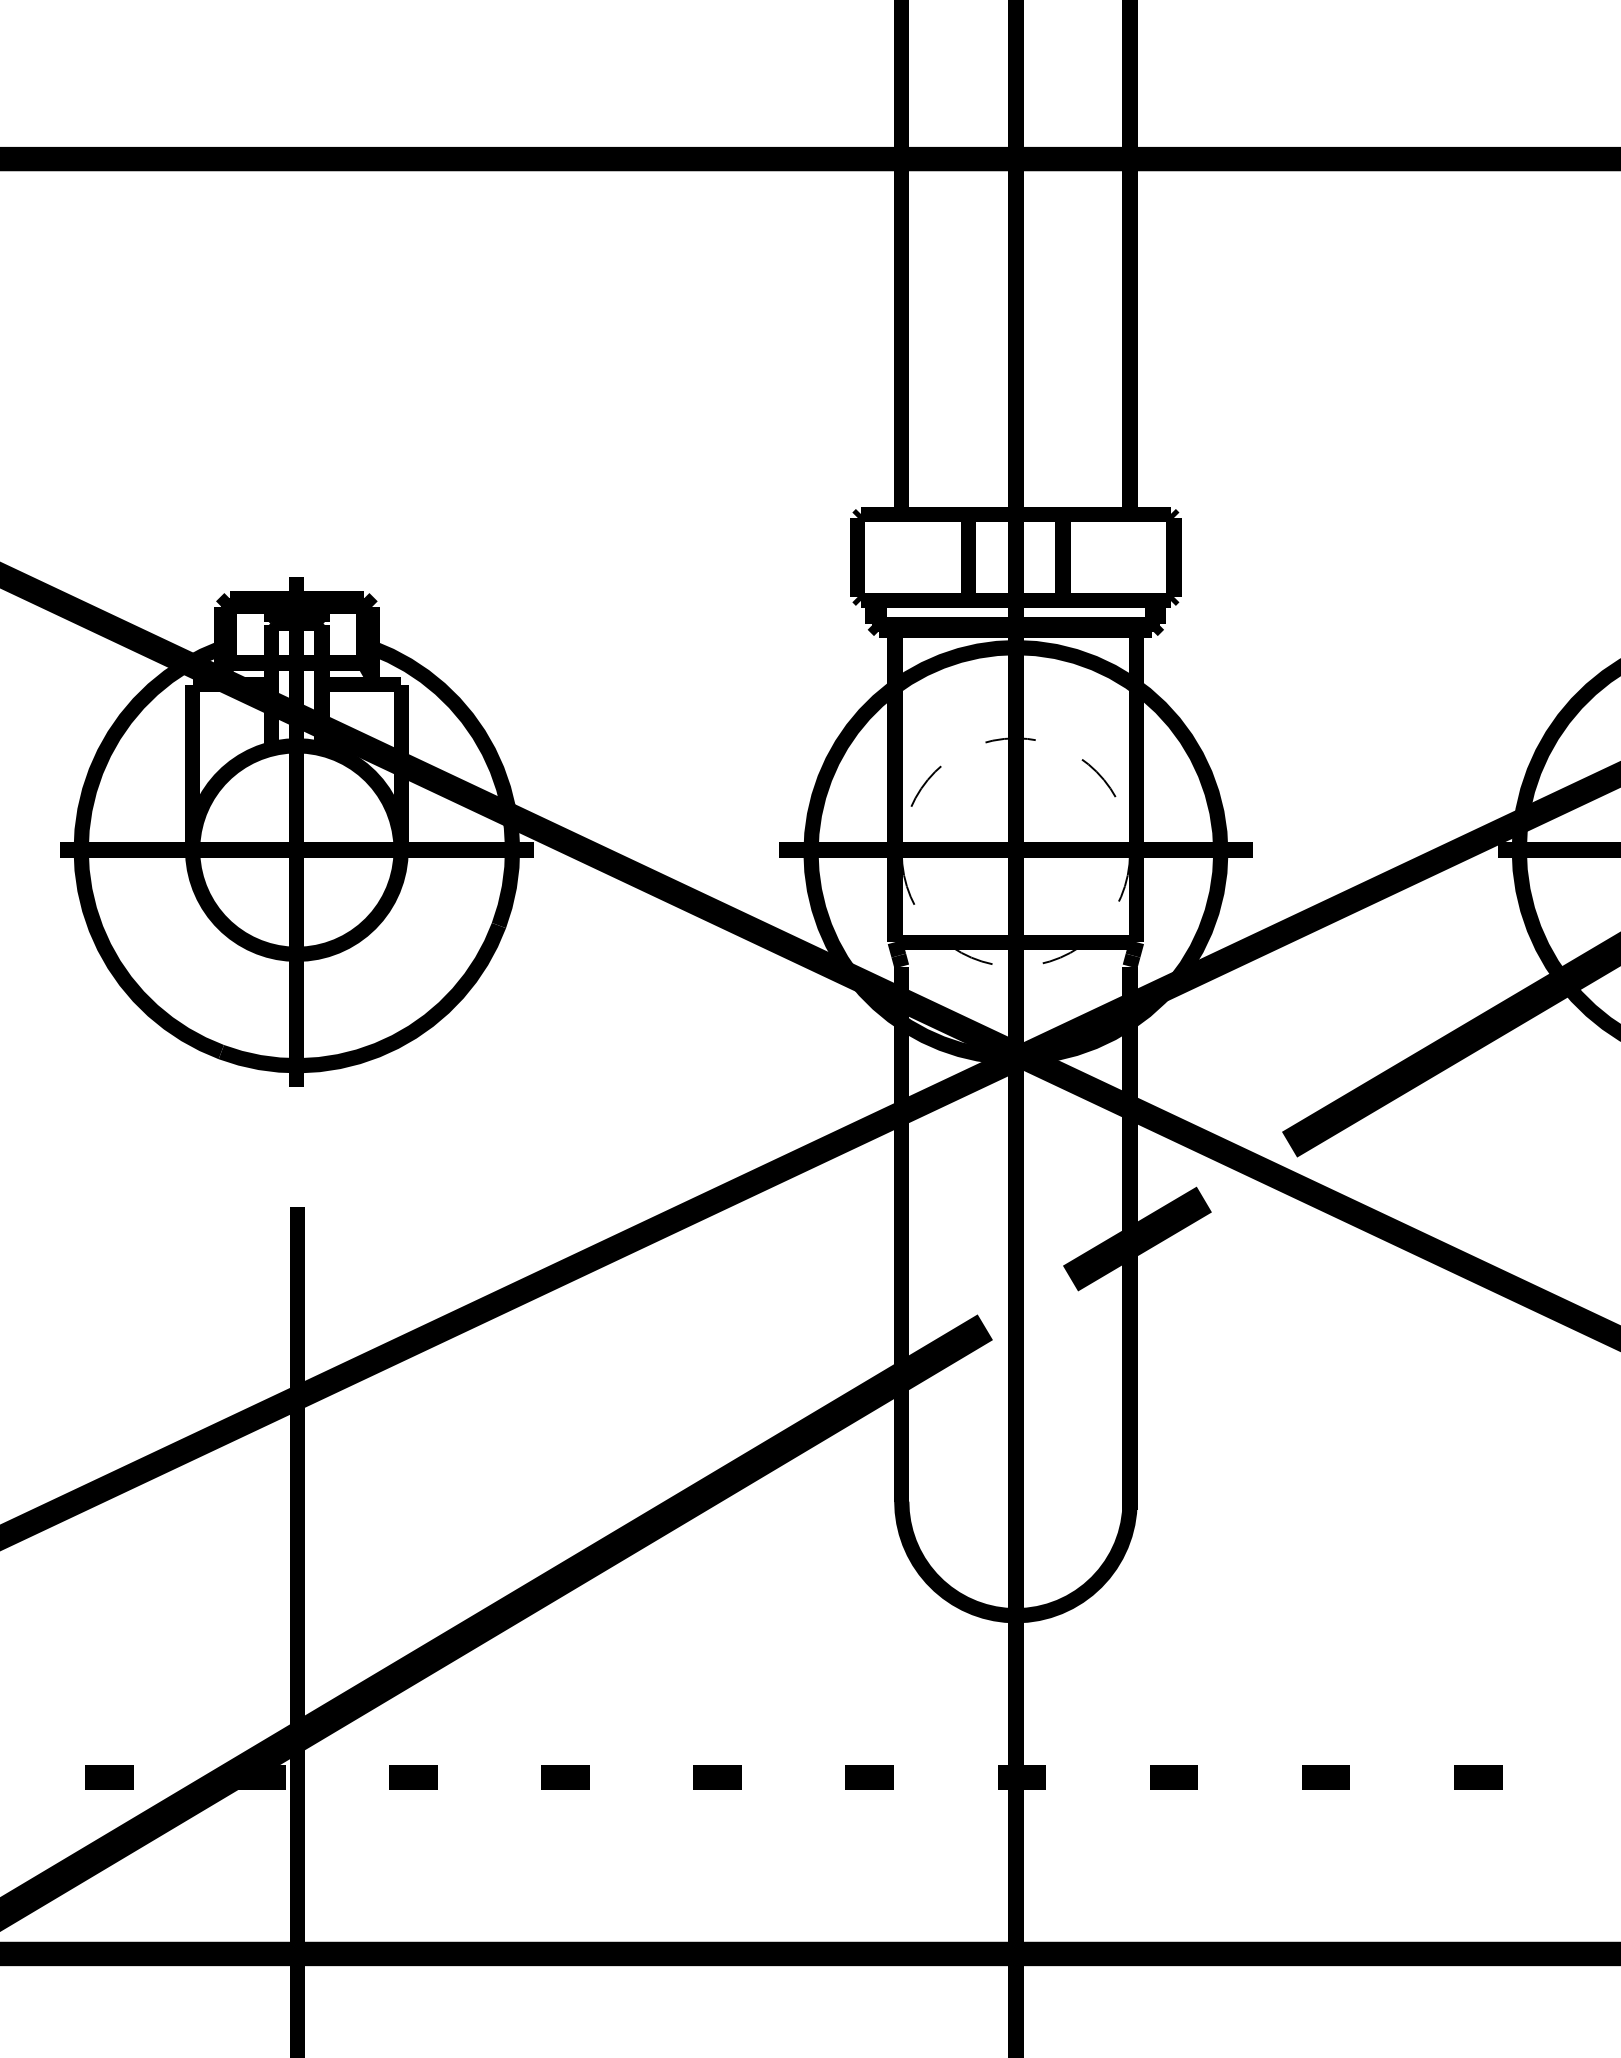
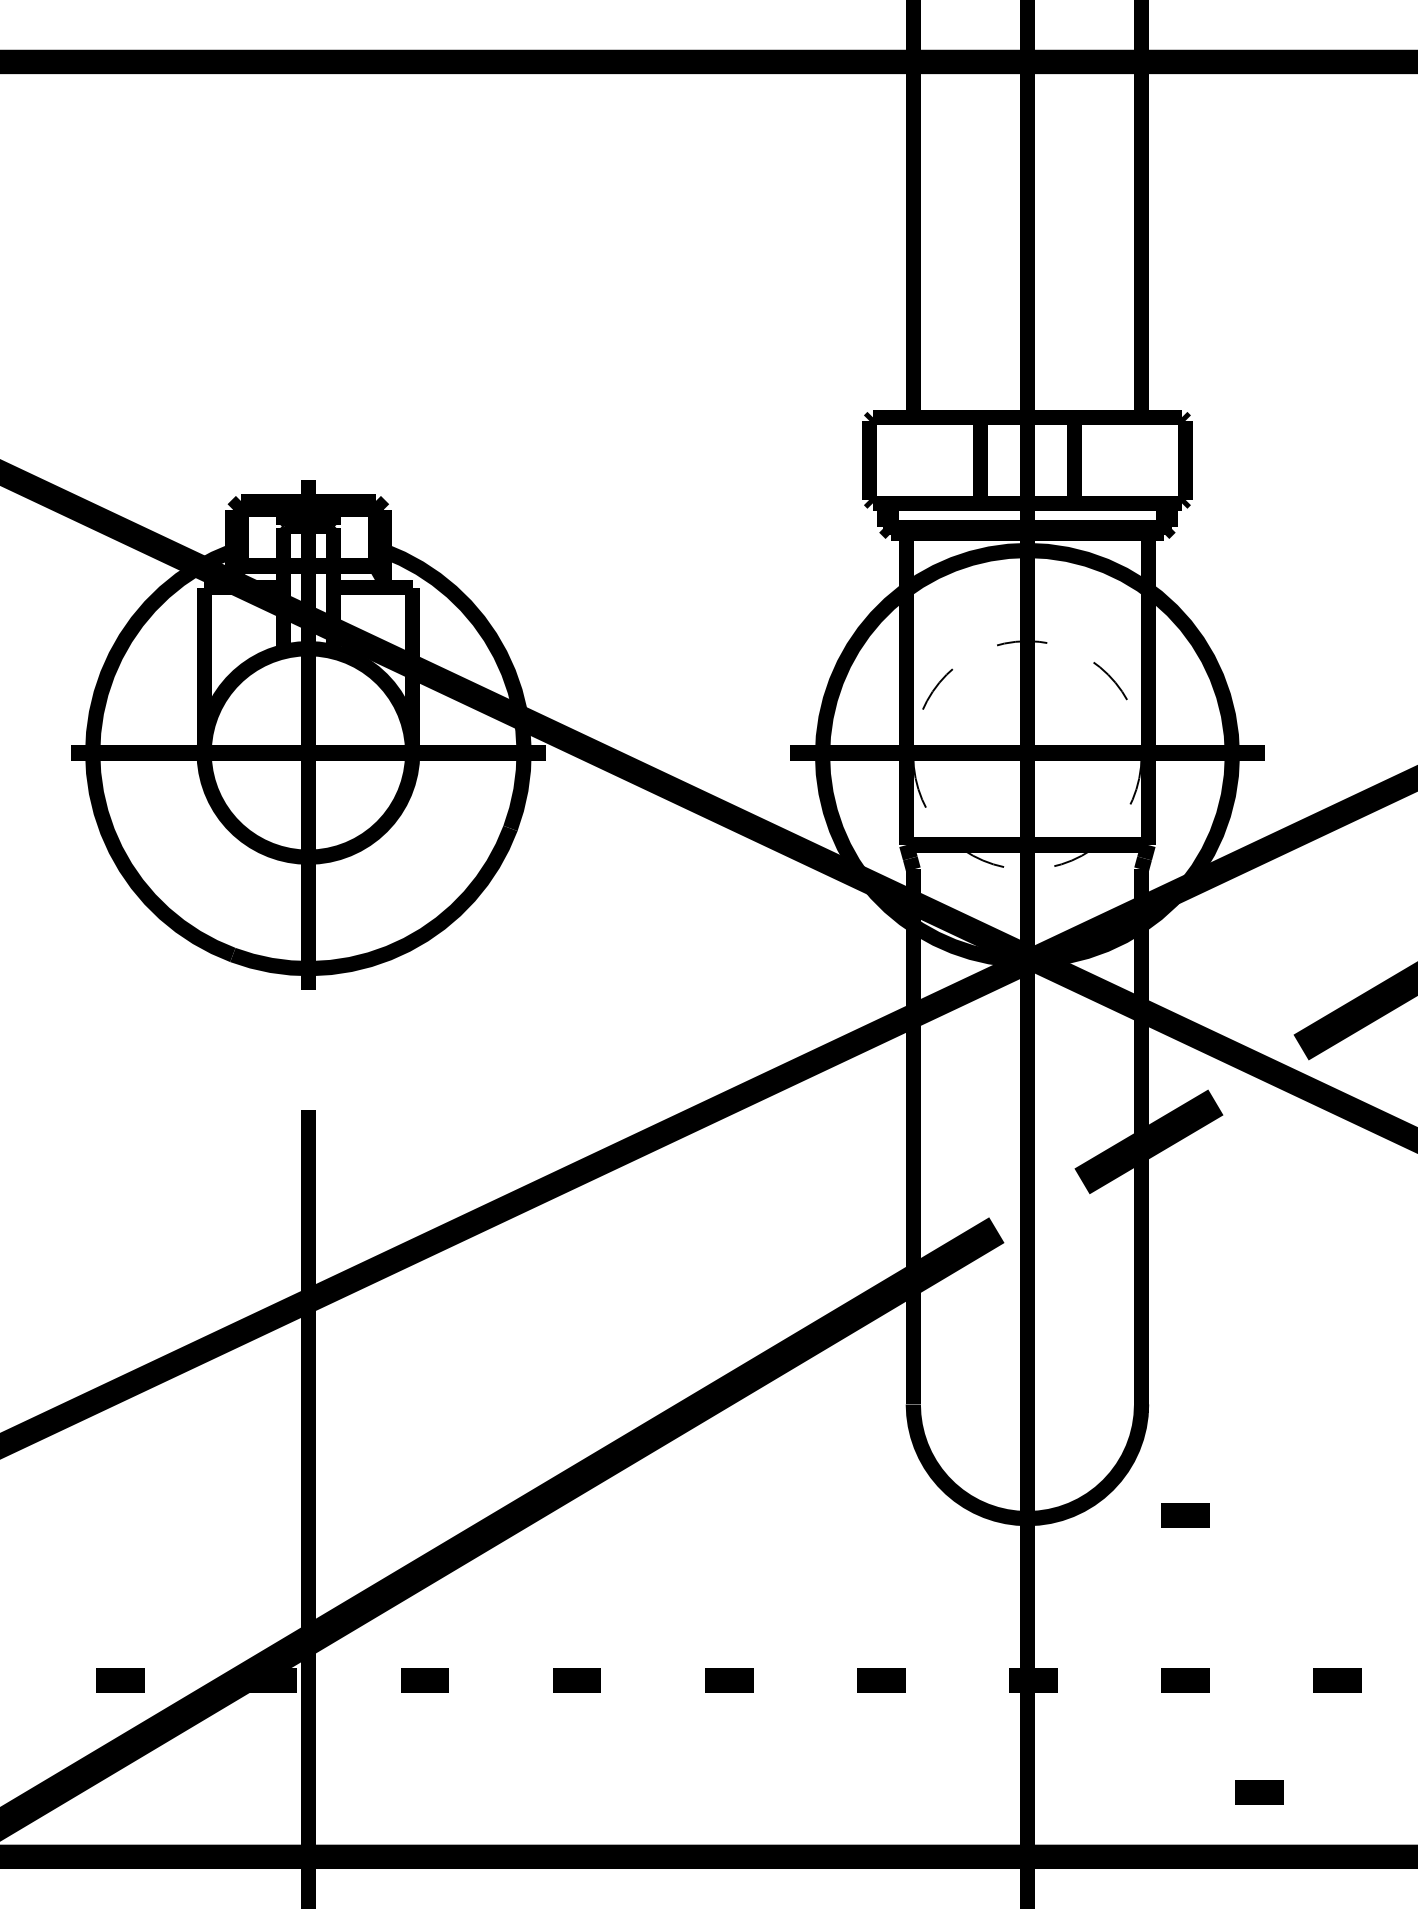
line: (1173, 1612) -> (1185, 1515), added
line: (1247, 1889) -> (1259, 1792), added

